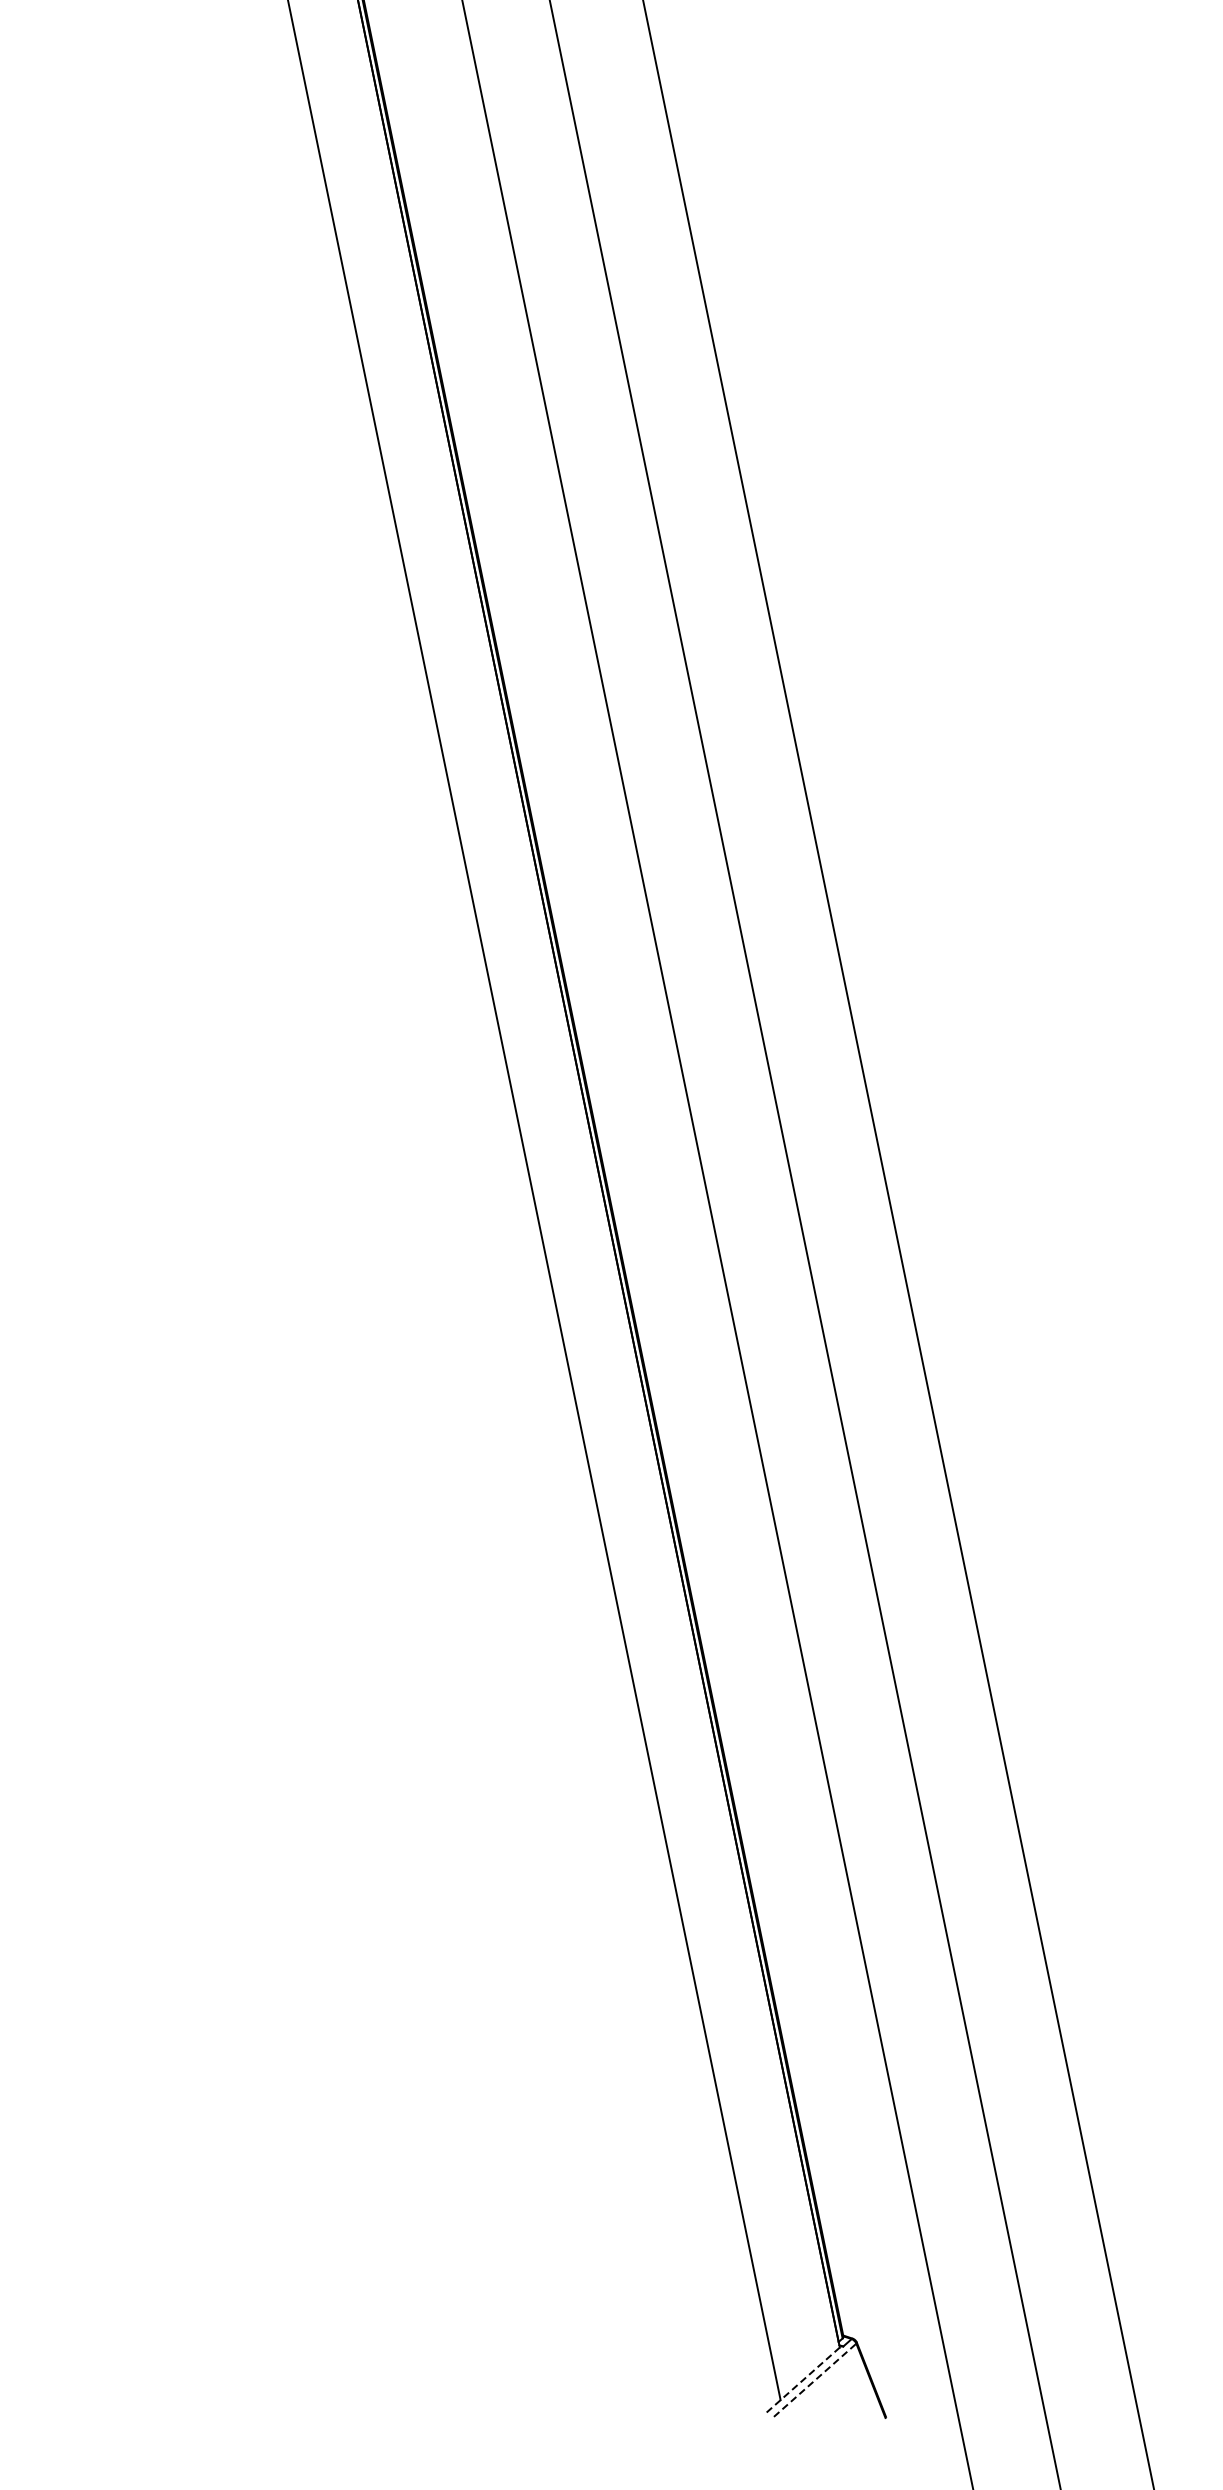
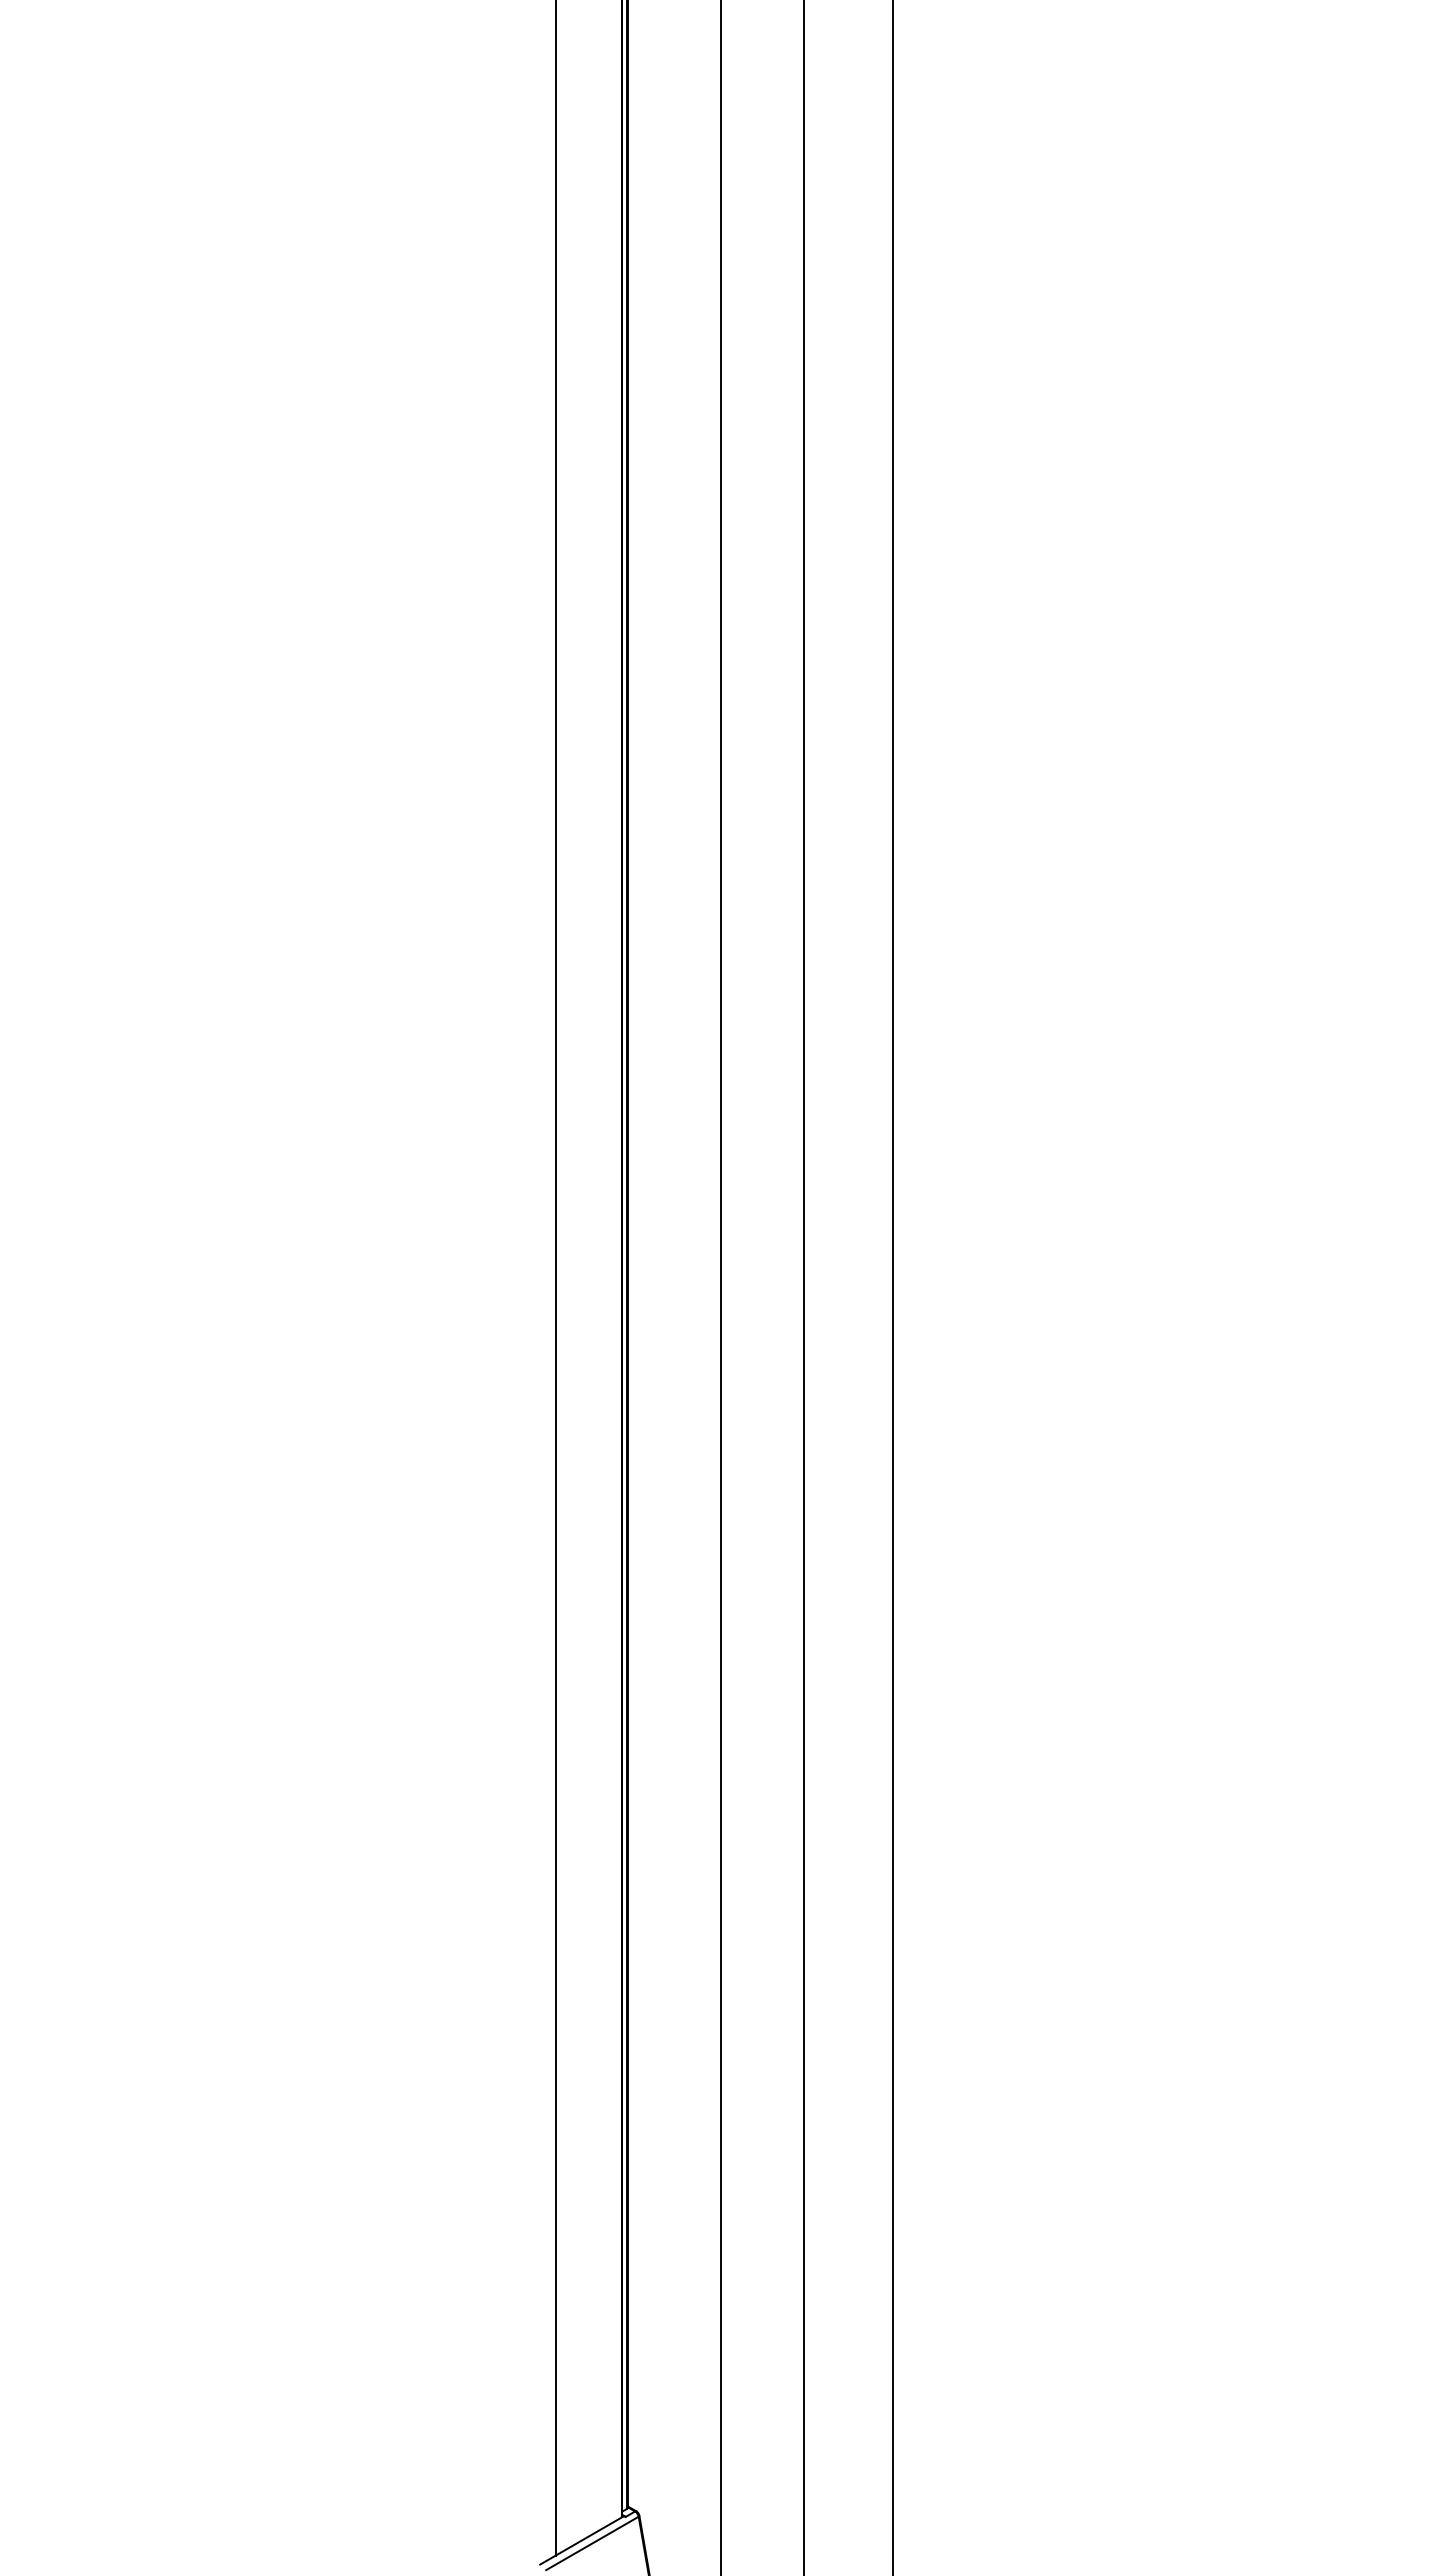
line: (803, 2379) -> (581, 2540), dashed -> solid
line: (815, 2380) -> (592, 2543), dashed -> solid

